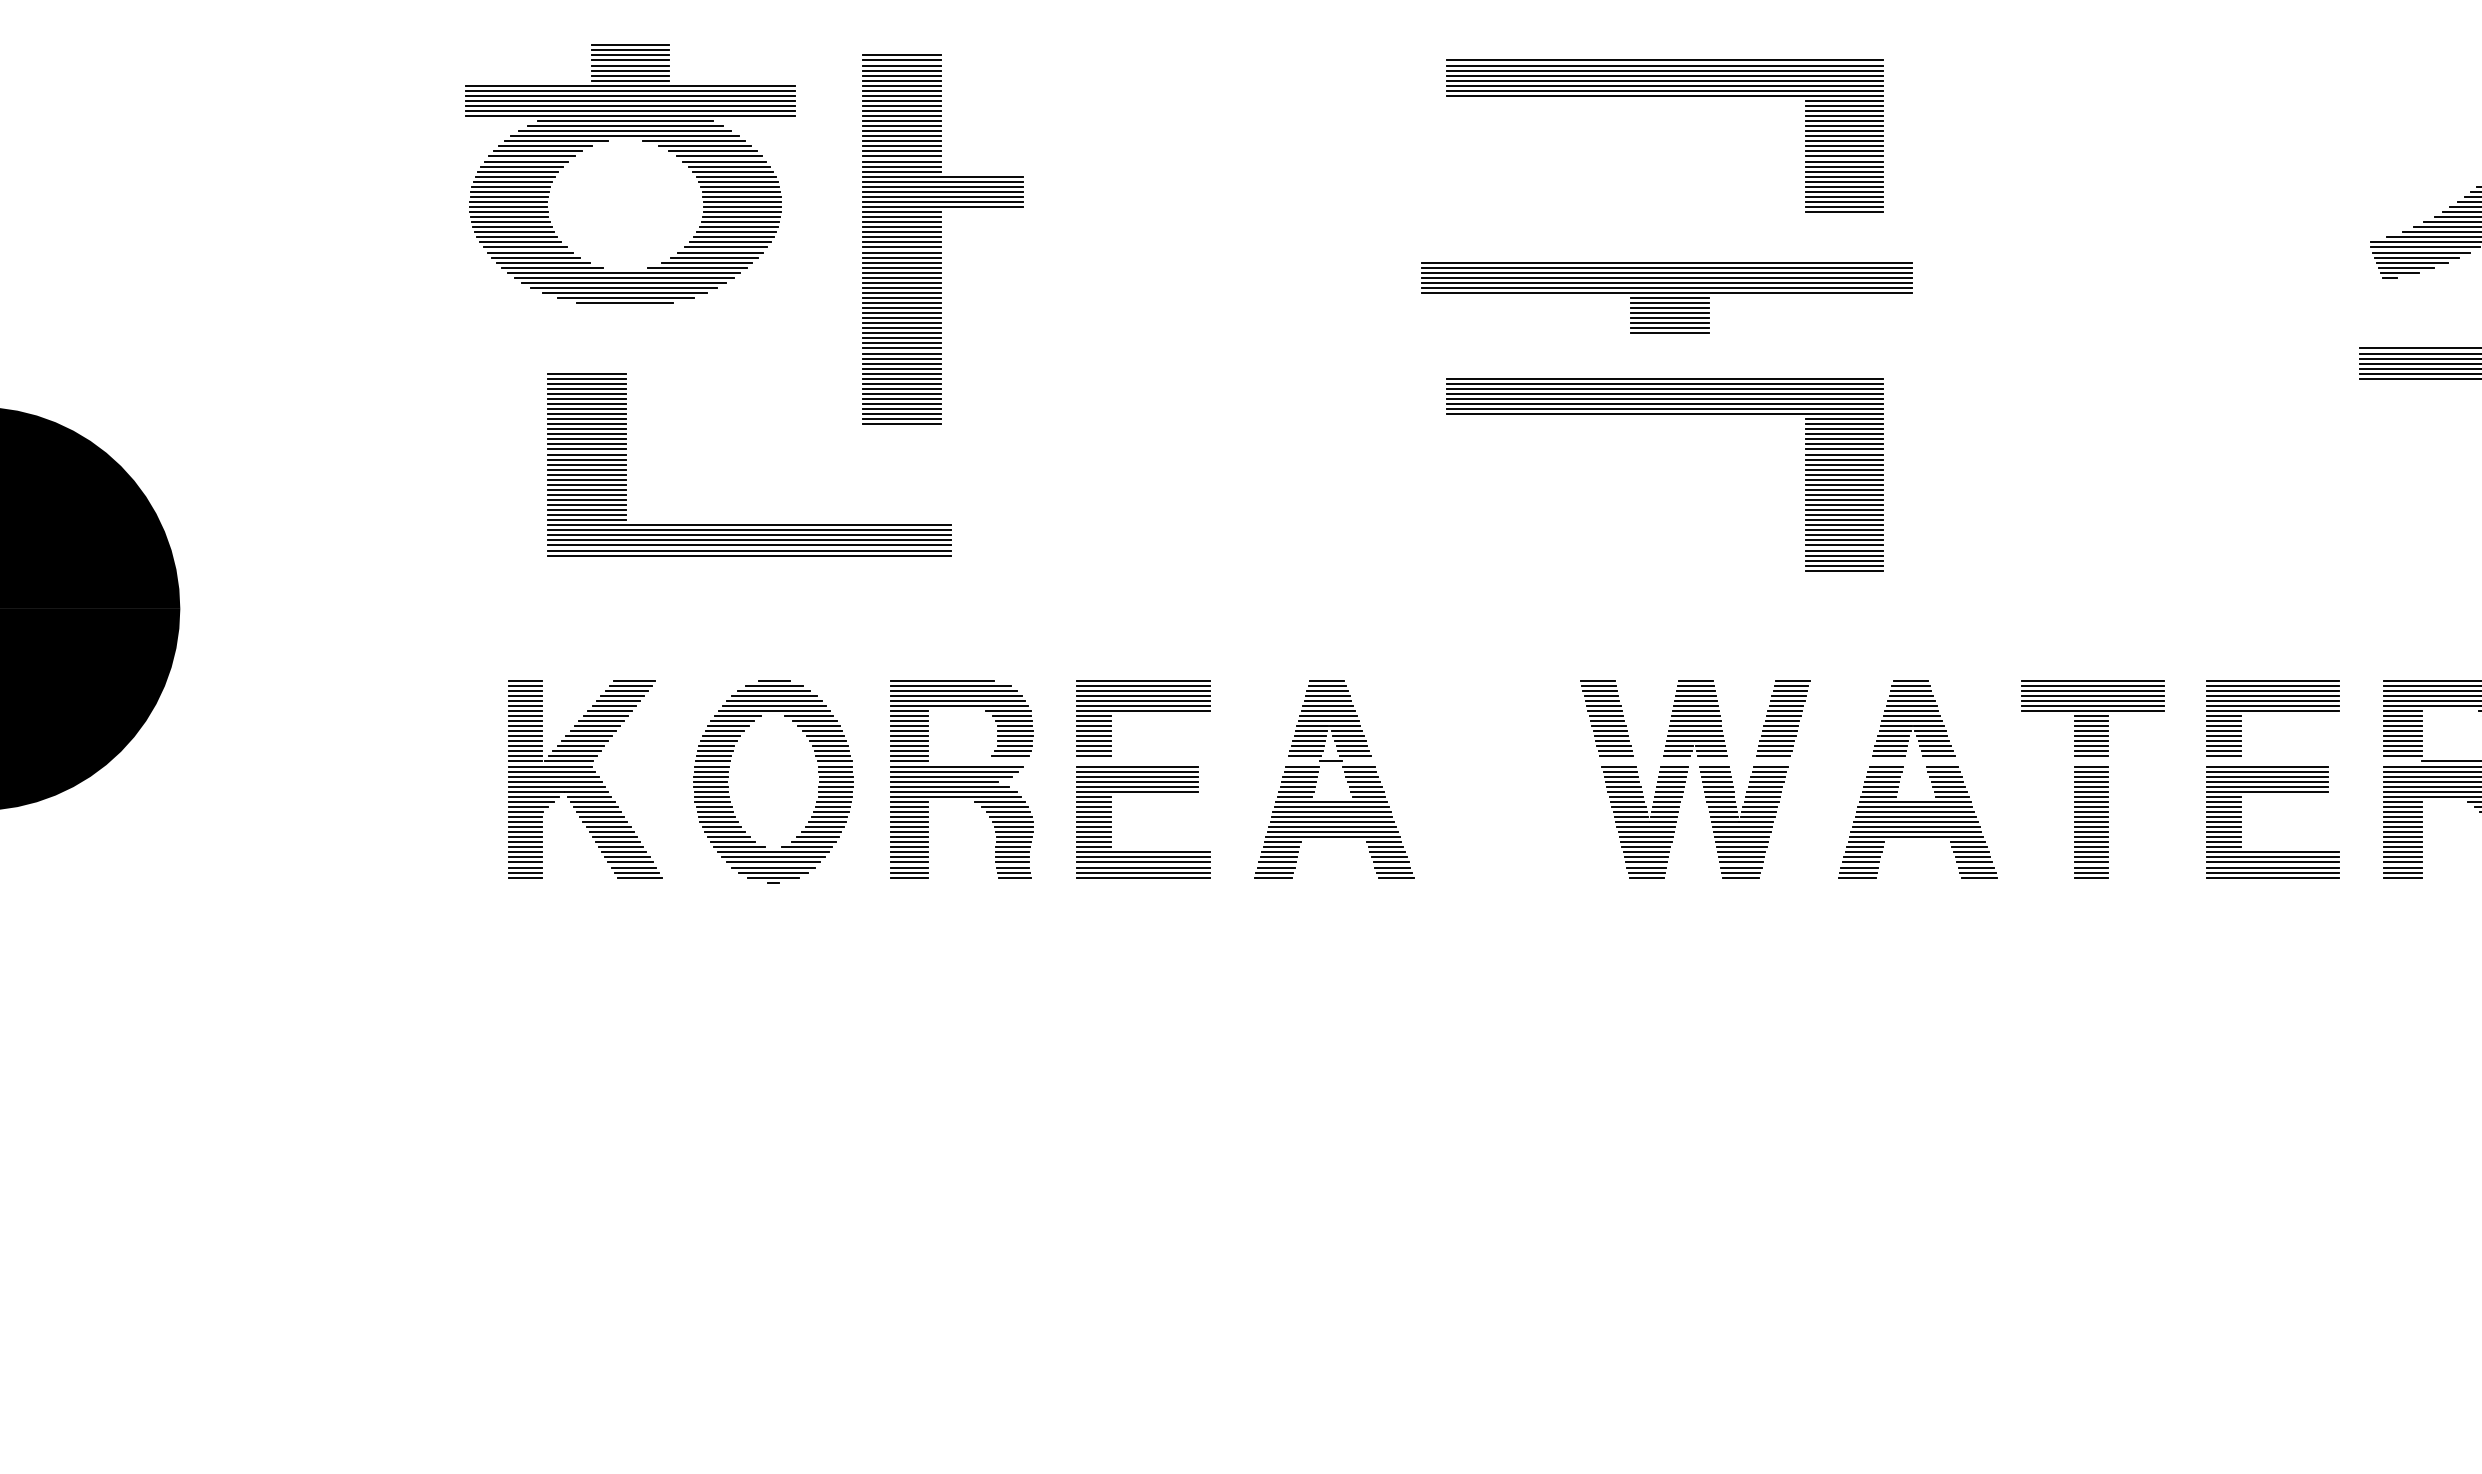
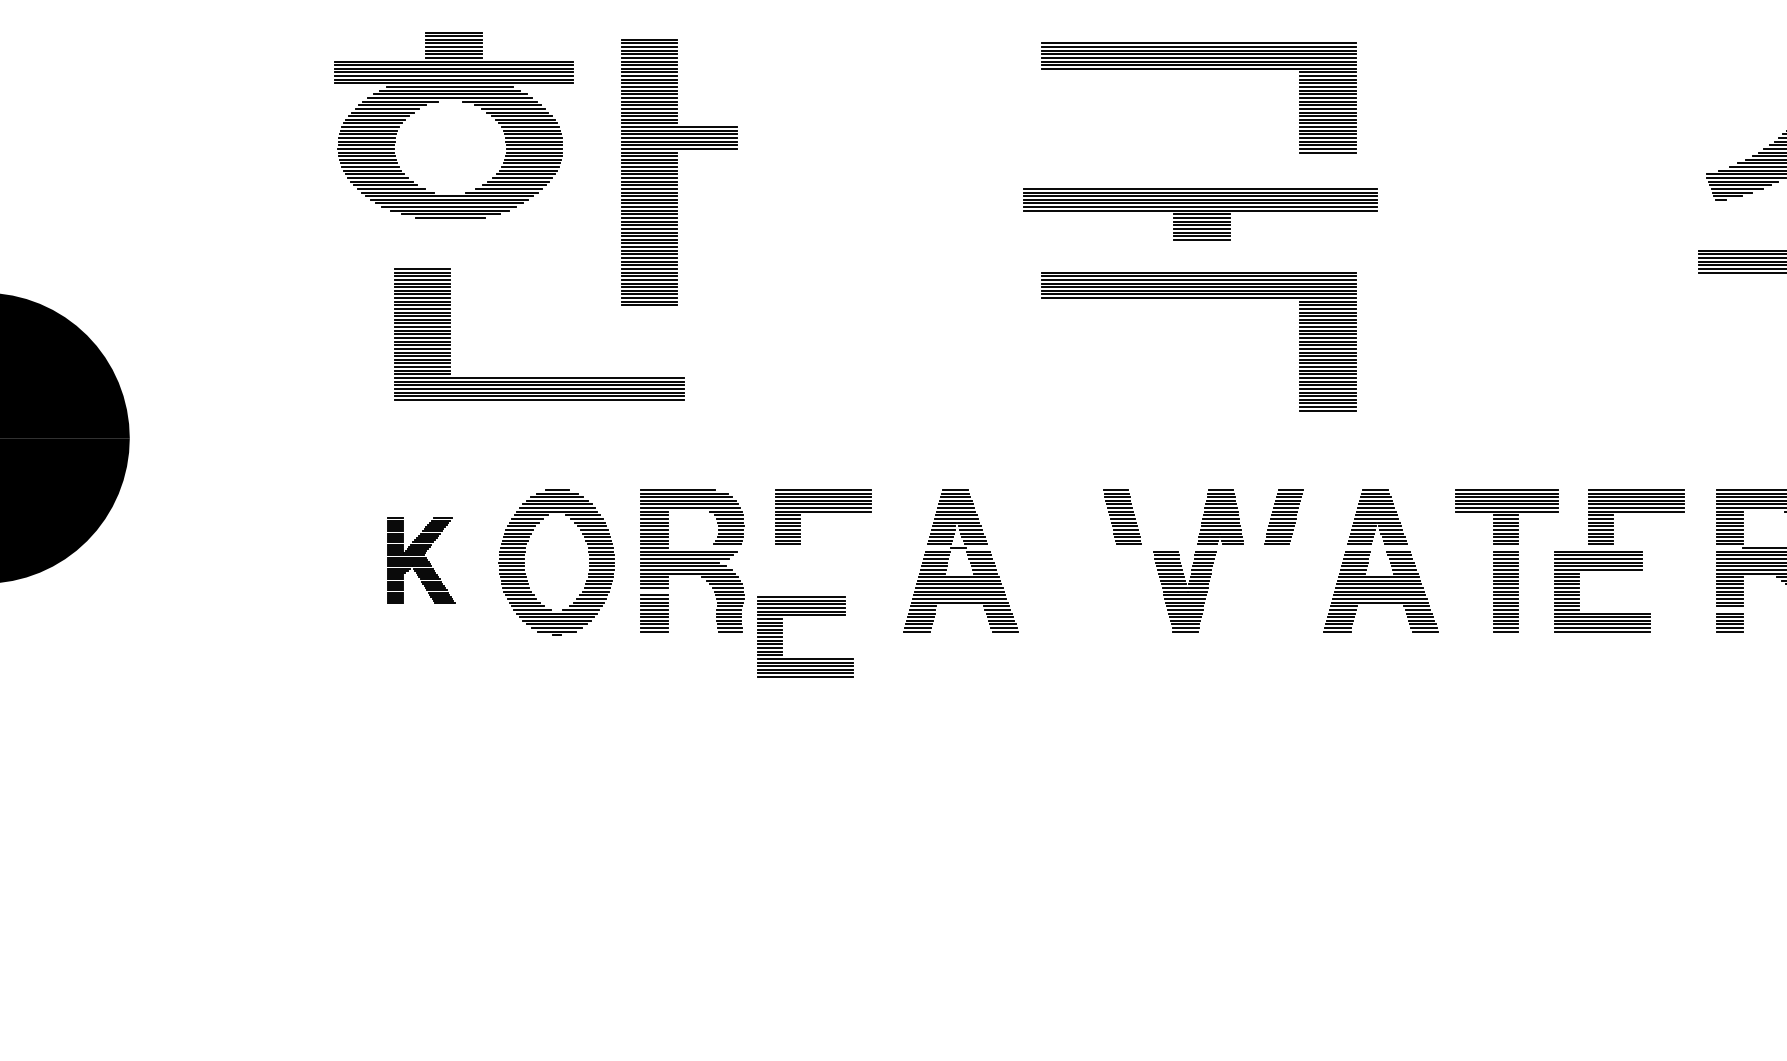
part: (1606, 718) -> (1122, 517), moved
part: (585, 779) -> (421, 561), size x0.6
line: (909, 822) -> (654, 592), removed
part: (1743, 822) -> (1255, 592), removed
line: (2402, 847) -> (1729, 610), removed
part: (1143, 851) -> (805, 658), moved
part: (2272, 851) -> (1601, 612), moved

